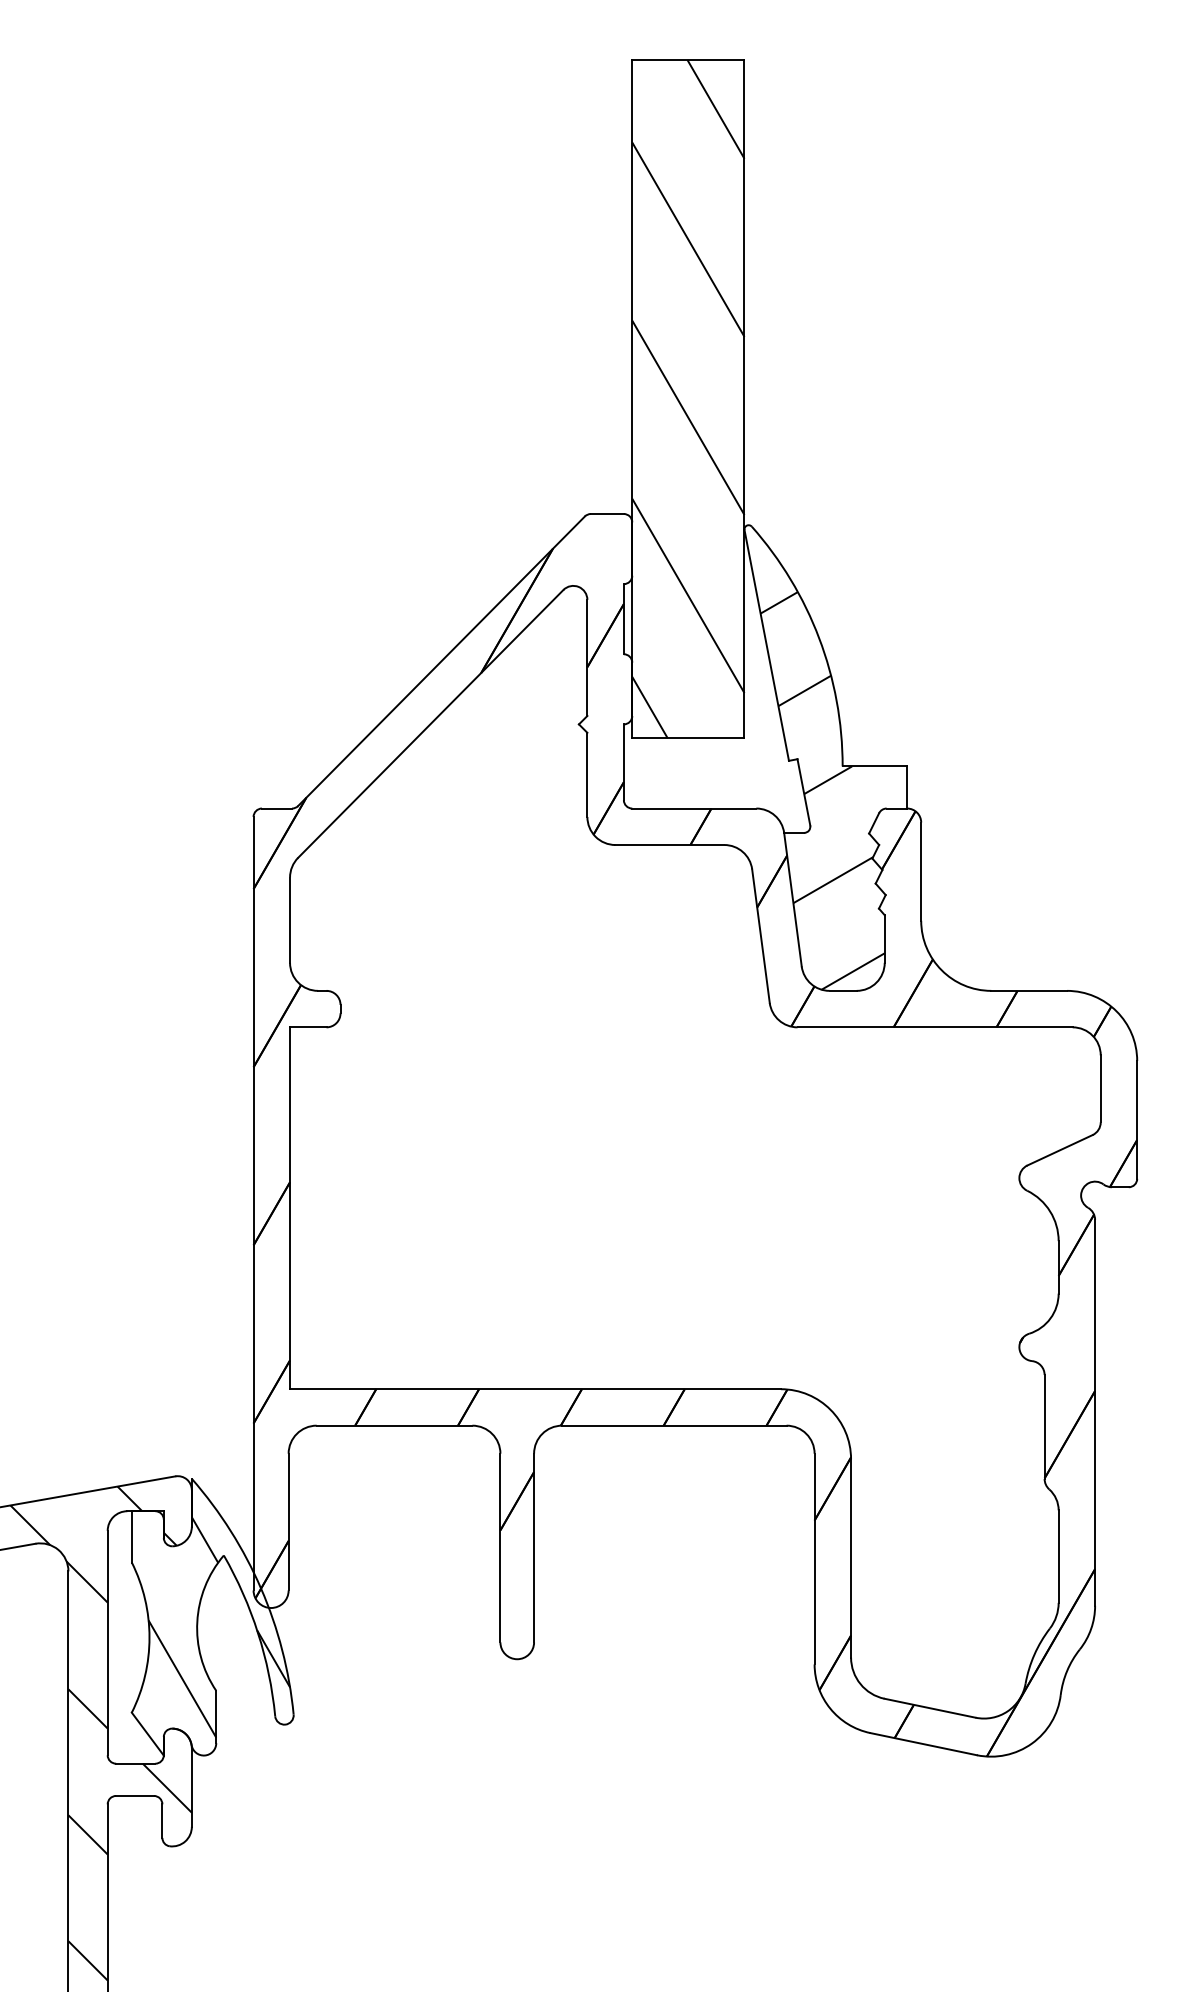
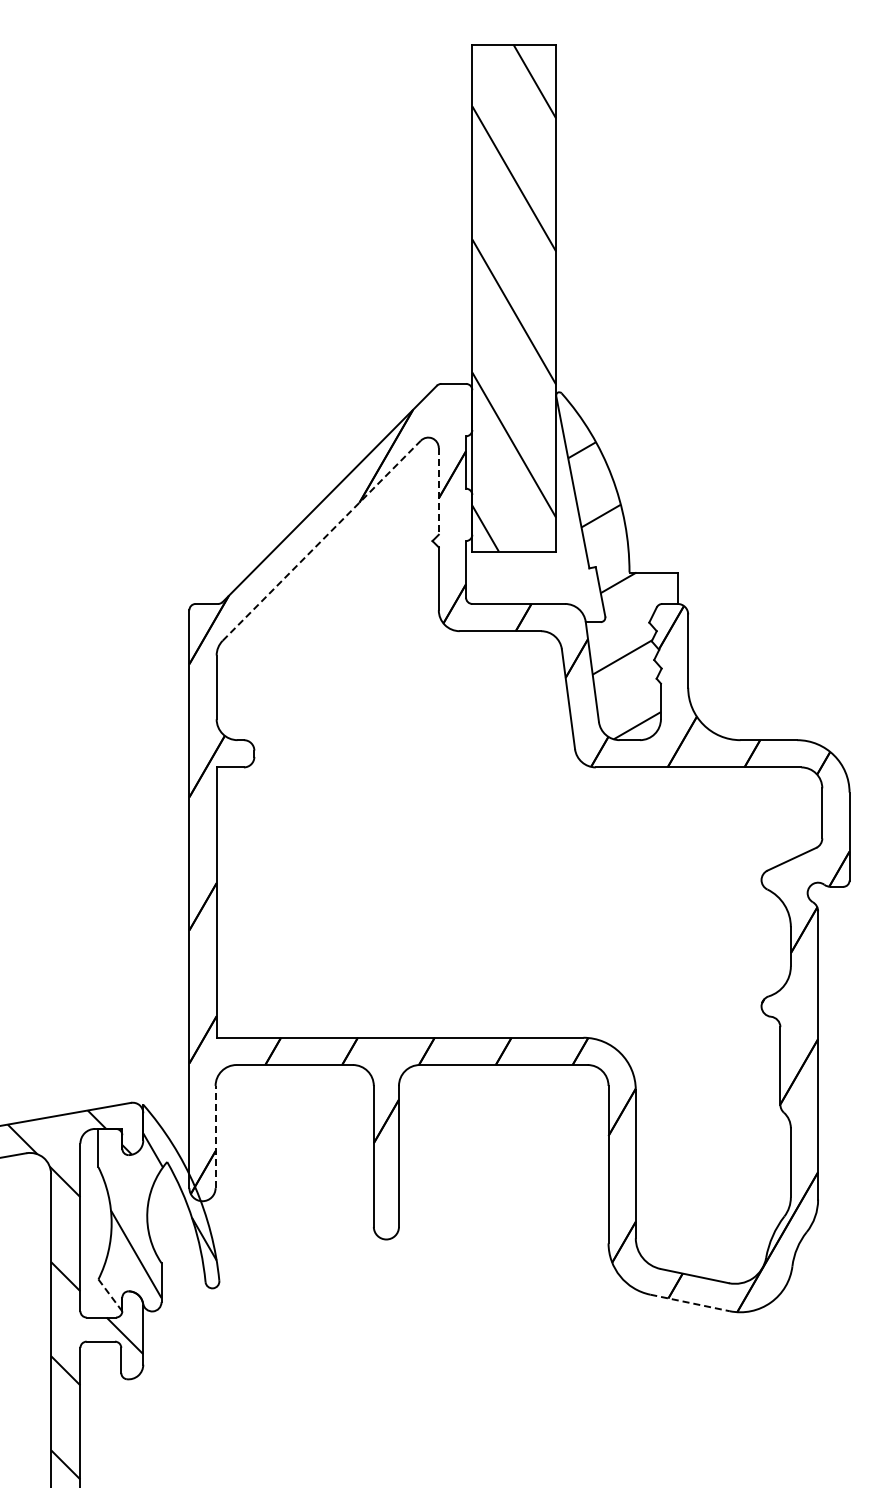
line: (586, 658) -> (438, 491), solid -> dashed
line: (430, 723) -> (321, 540), solid -> dashed
line: (288, 1521) -> (215, 1136), solid -> dashed
line: (147, 1734) -> (110, 1295), solid -> dashed
line: (924, 1743) -> (690, 1302), solid -> dashed

